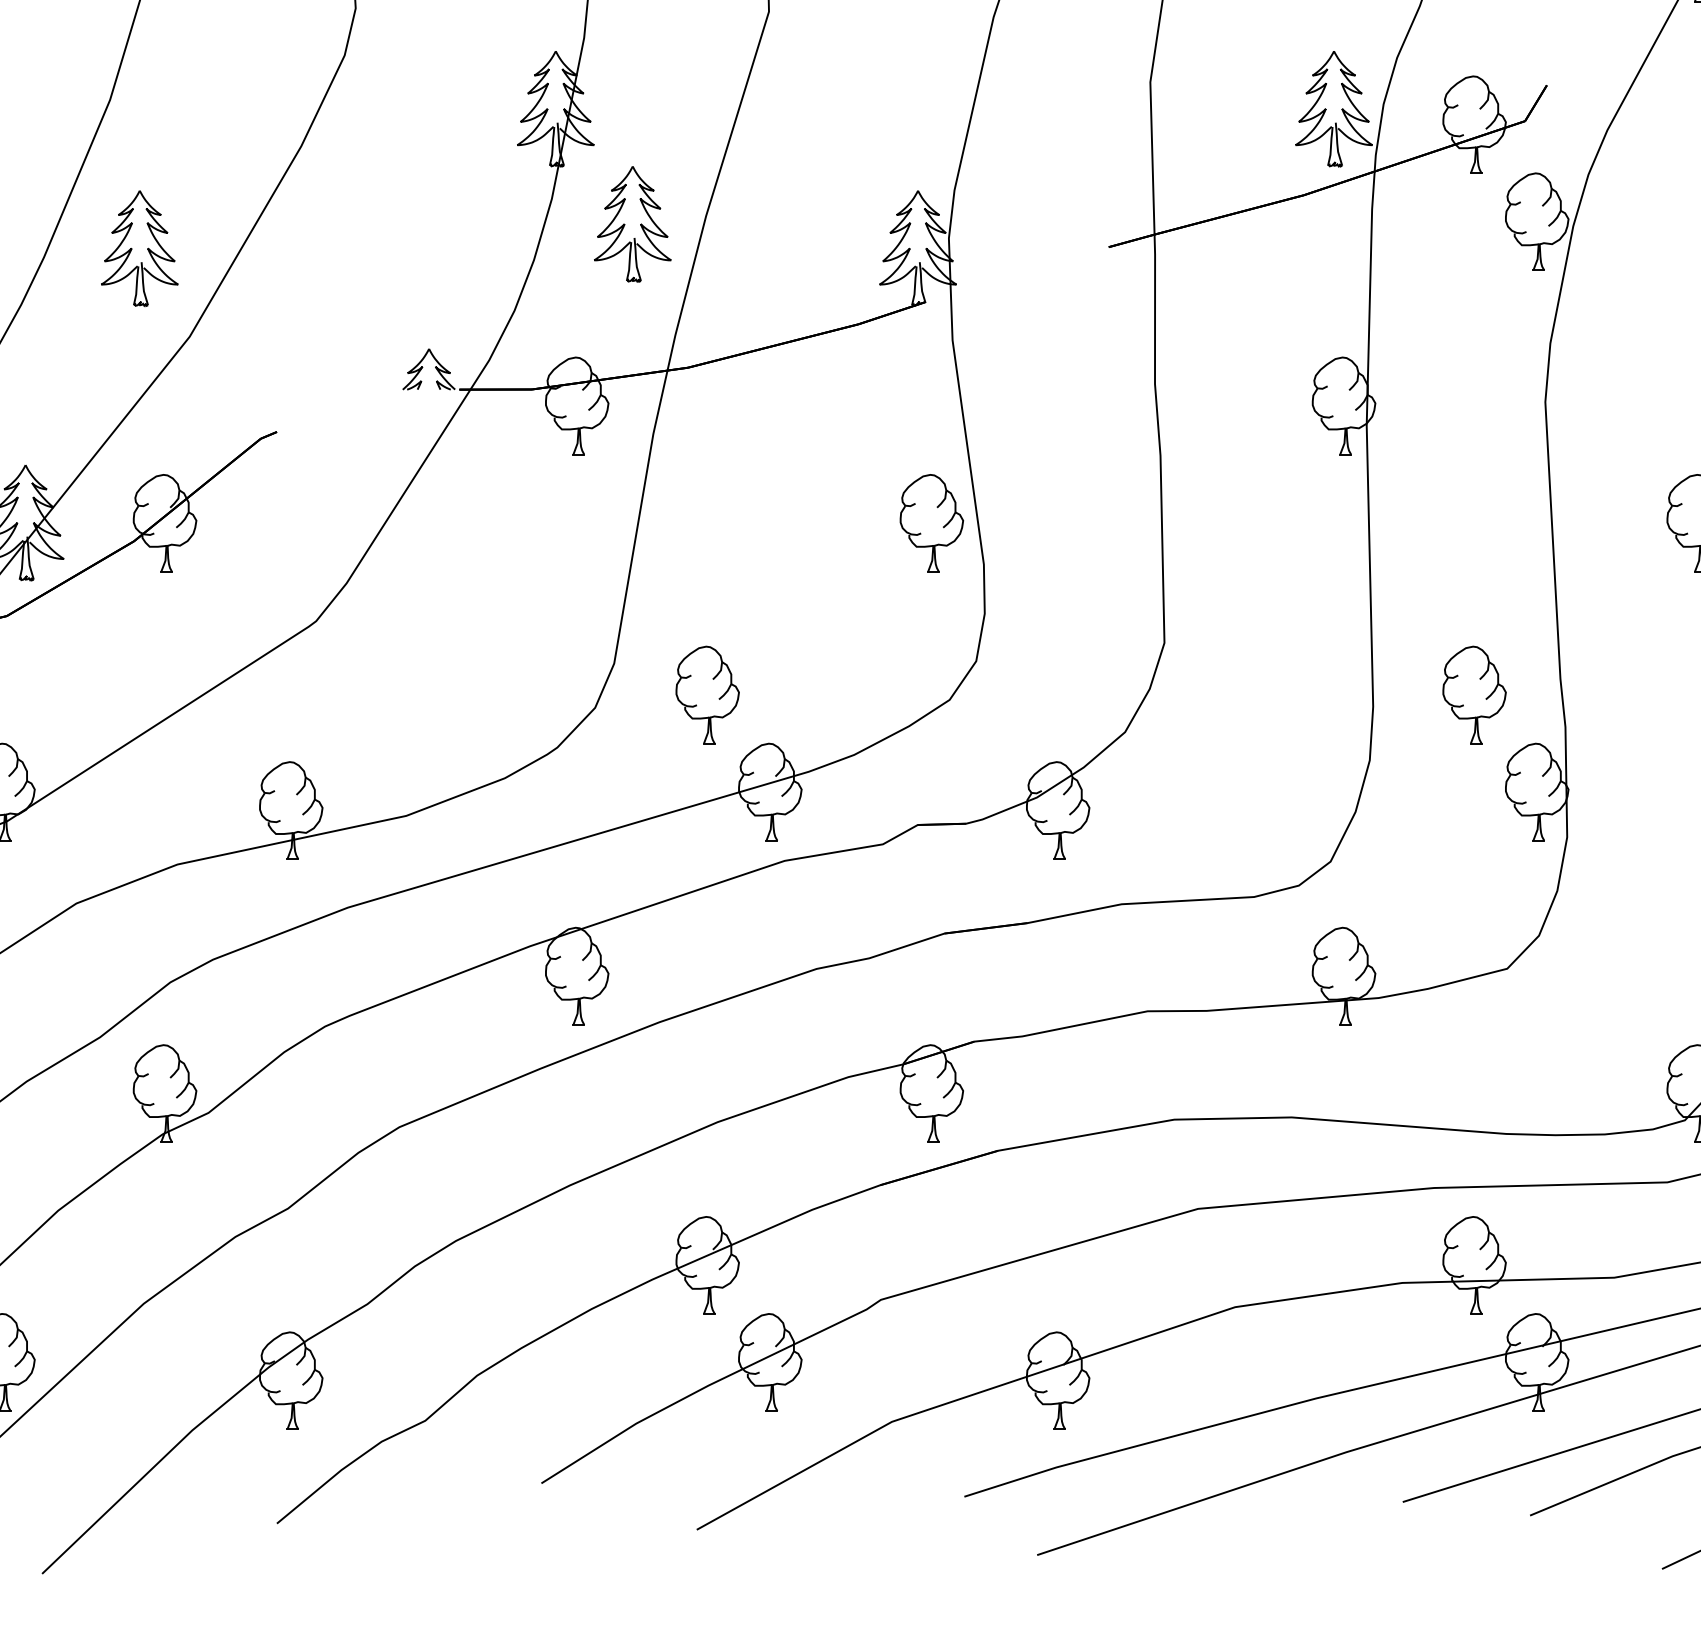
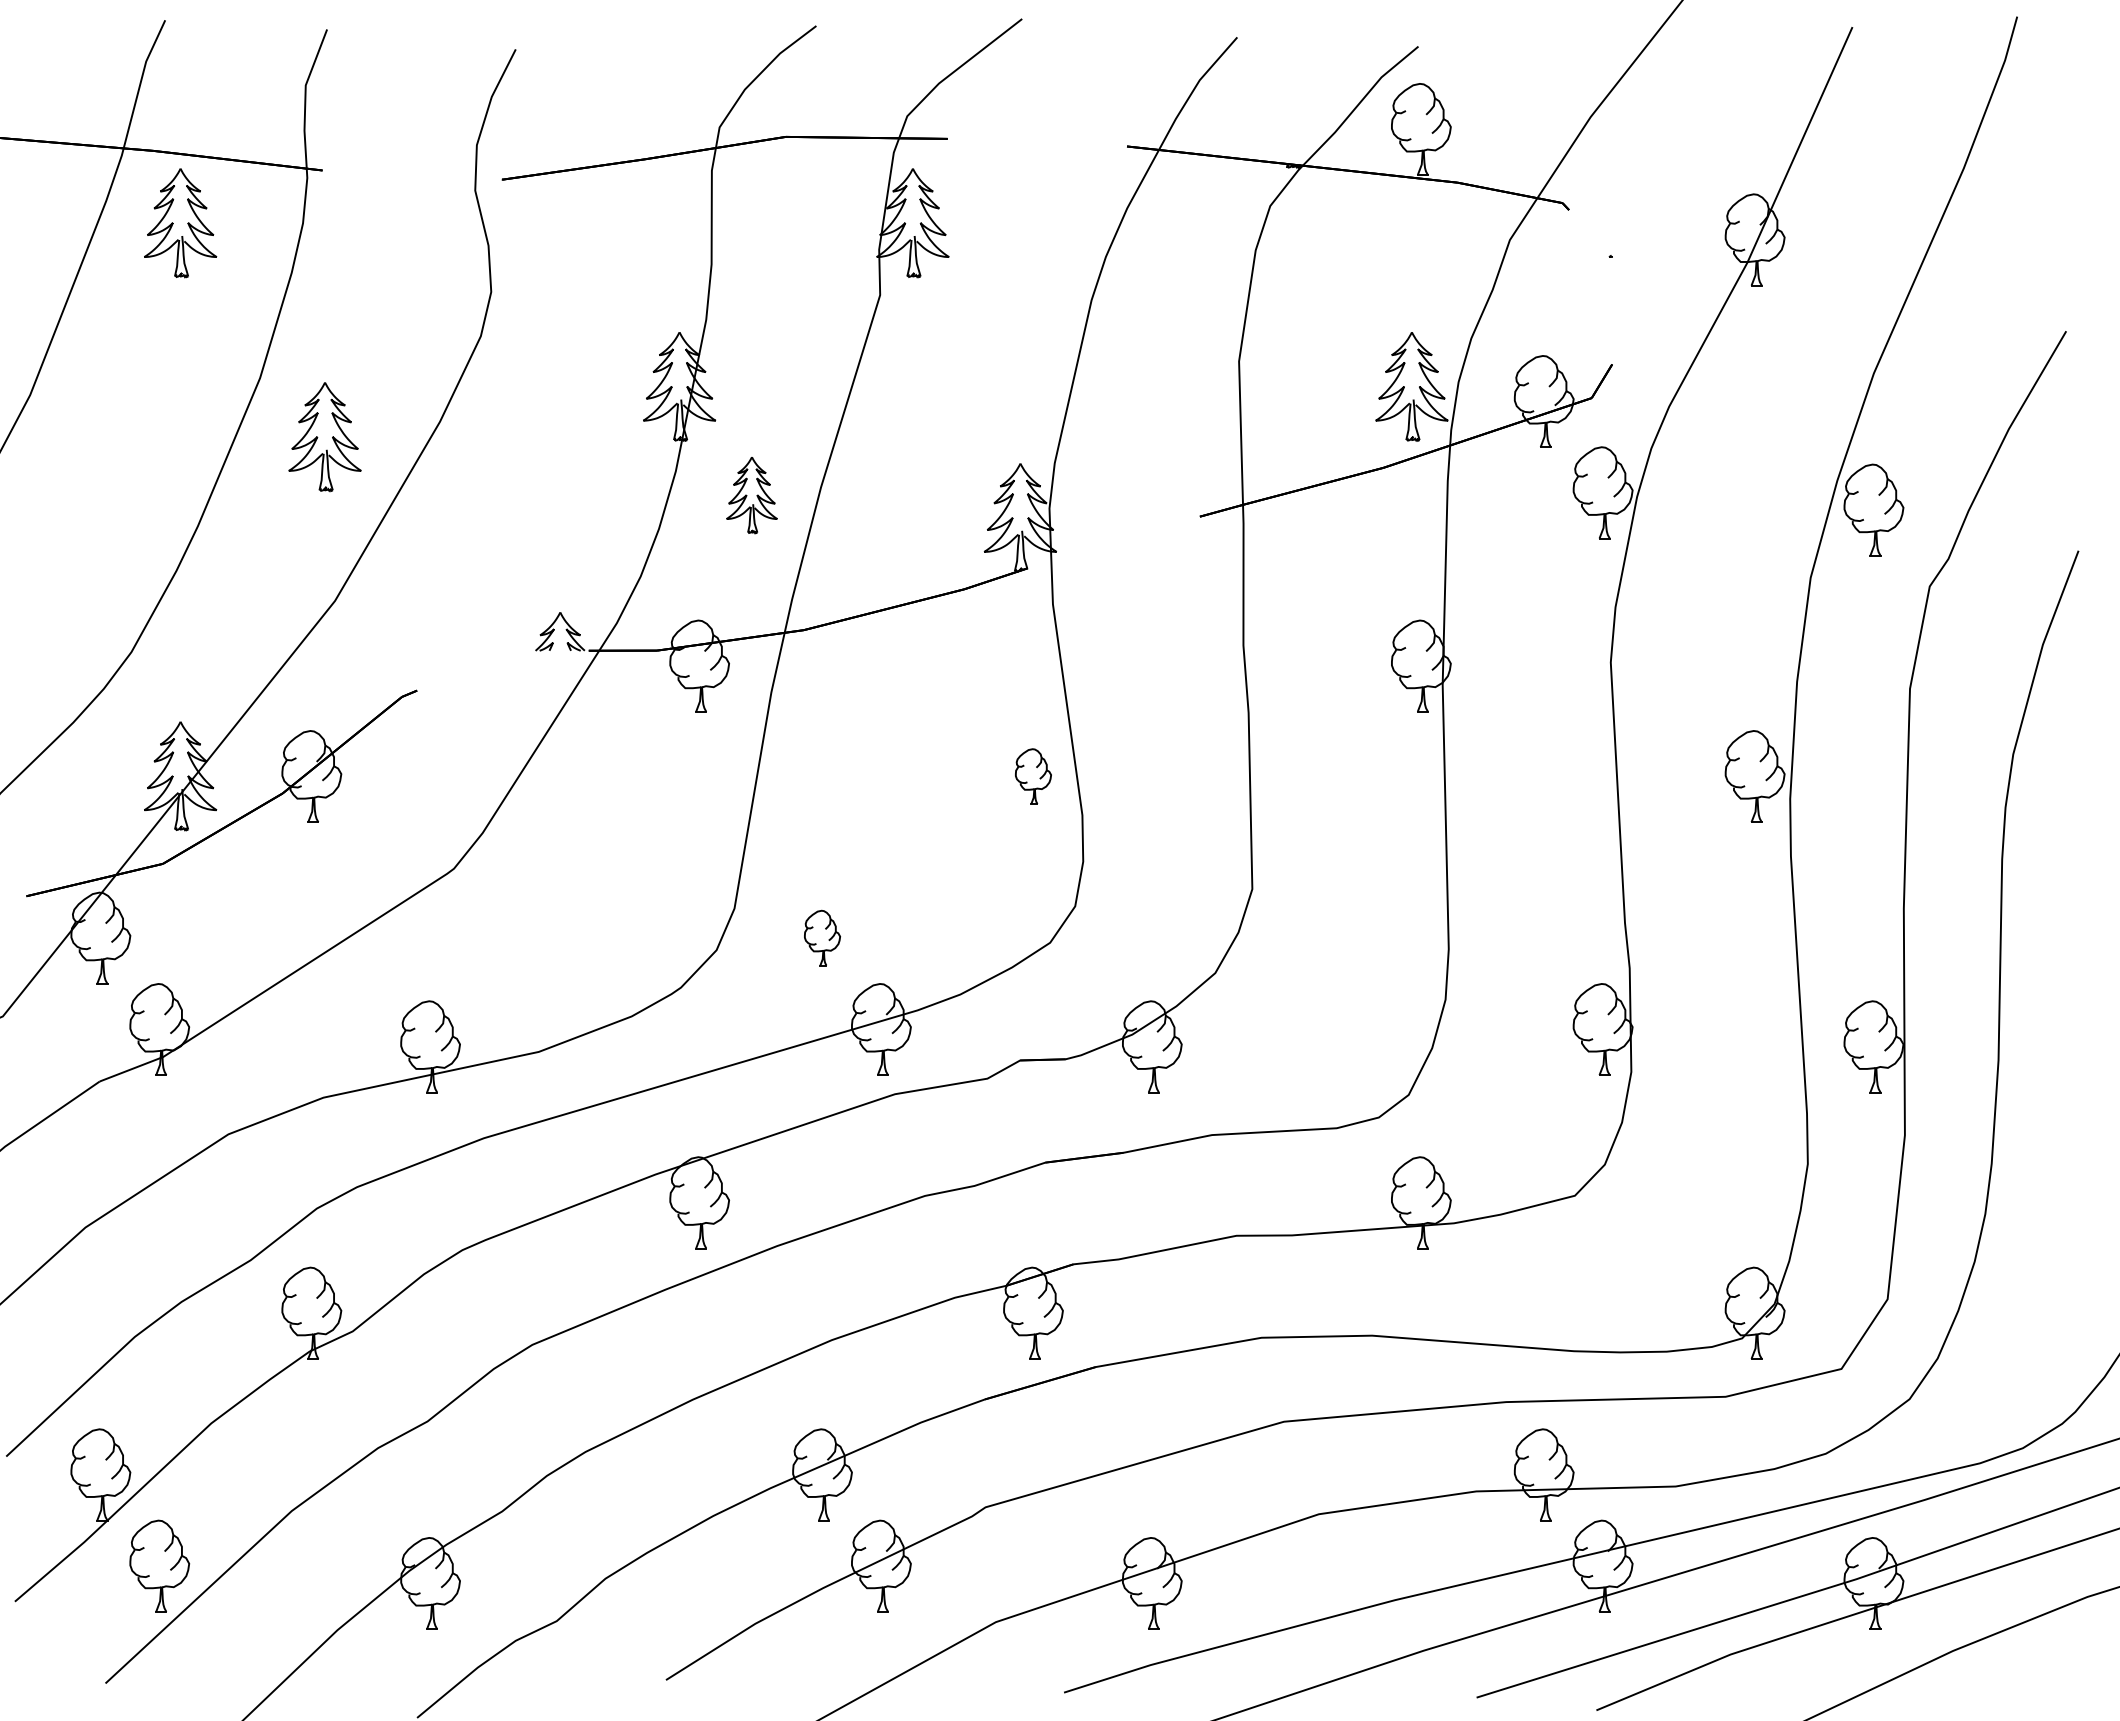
part: (632, 224) -> (751, 495), size x0.7
part: (139, 249) -> (324, 437), moved
part: (931, 523) -> (1033, 776), size x0.6
part: (707, 694) -> (822, 937), size x0.6
part: (1473, 694) -> (1543, 937), removed

